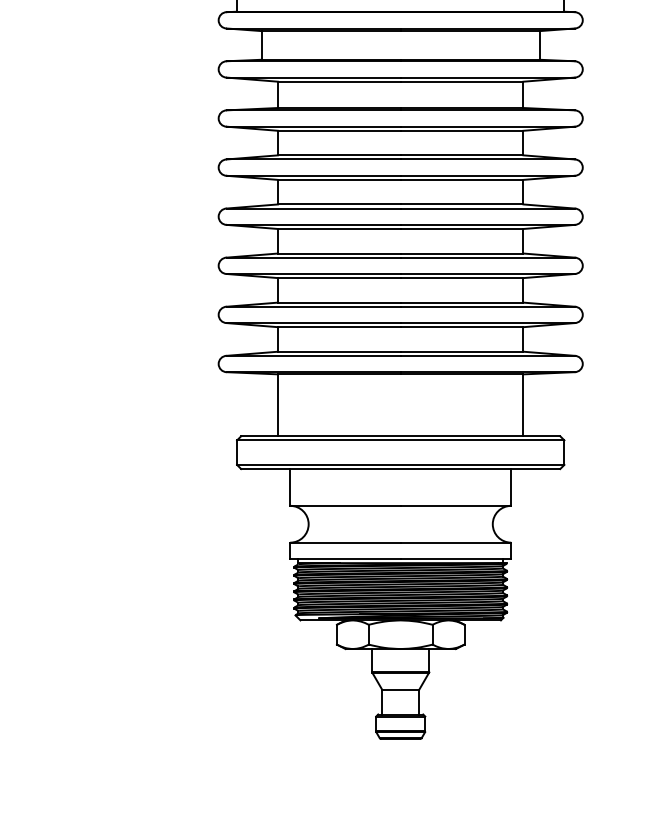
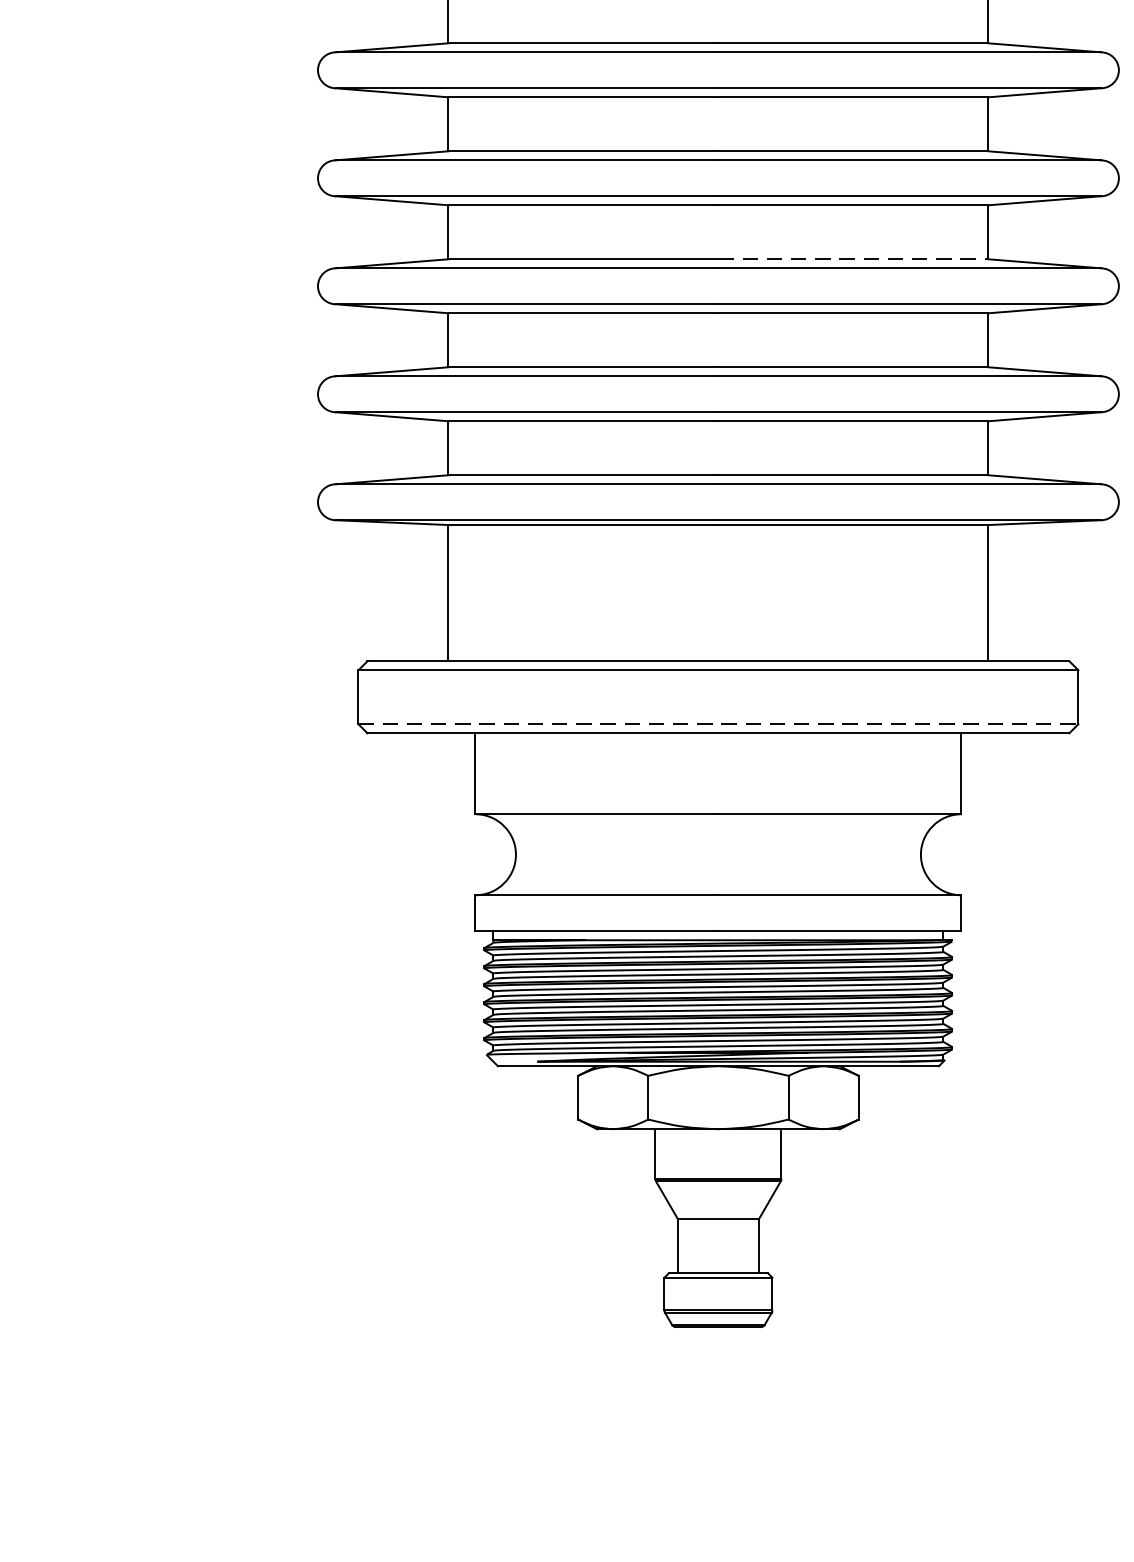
line: (462, 253) -> (854, 259), solid -> dashed
line: (400, 464) -> (717, 723), solid -> dashed

